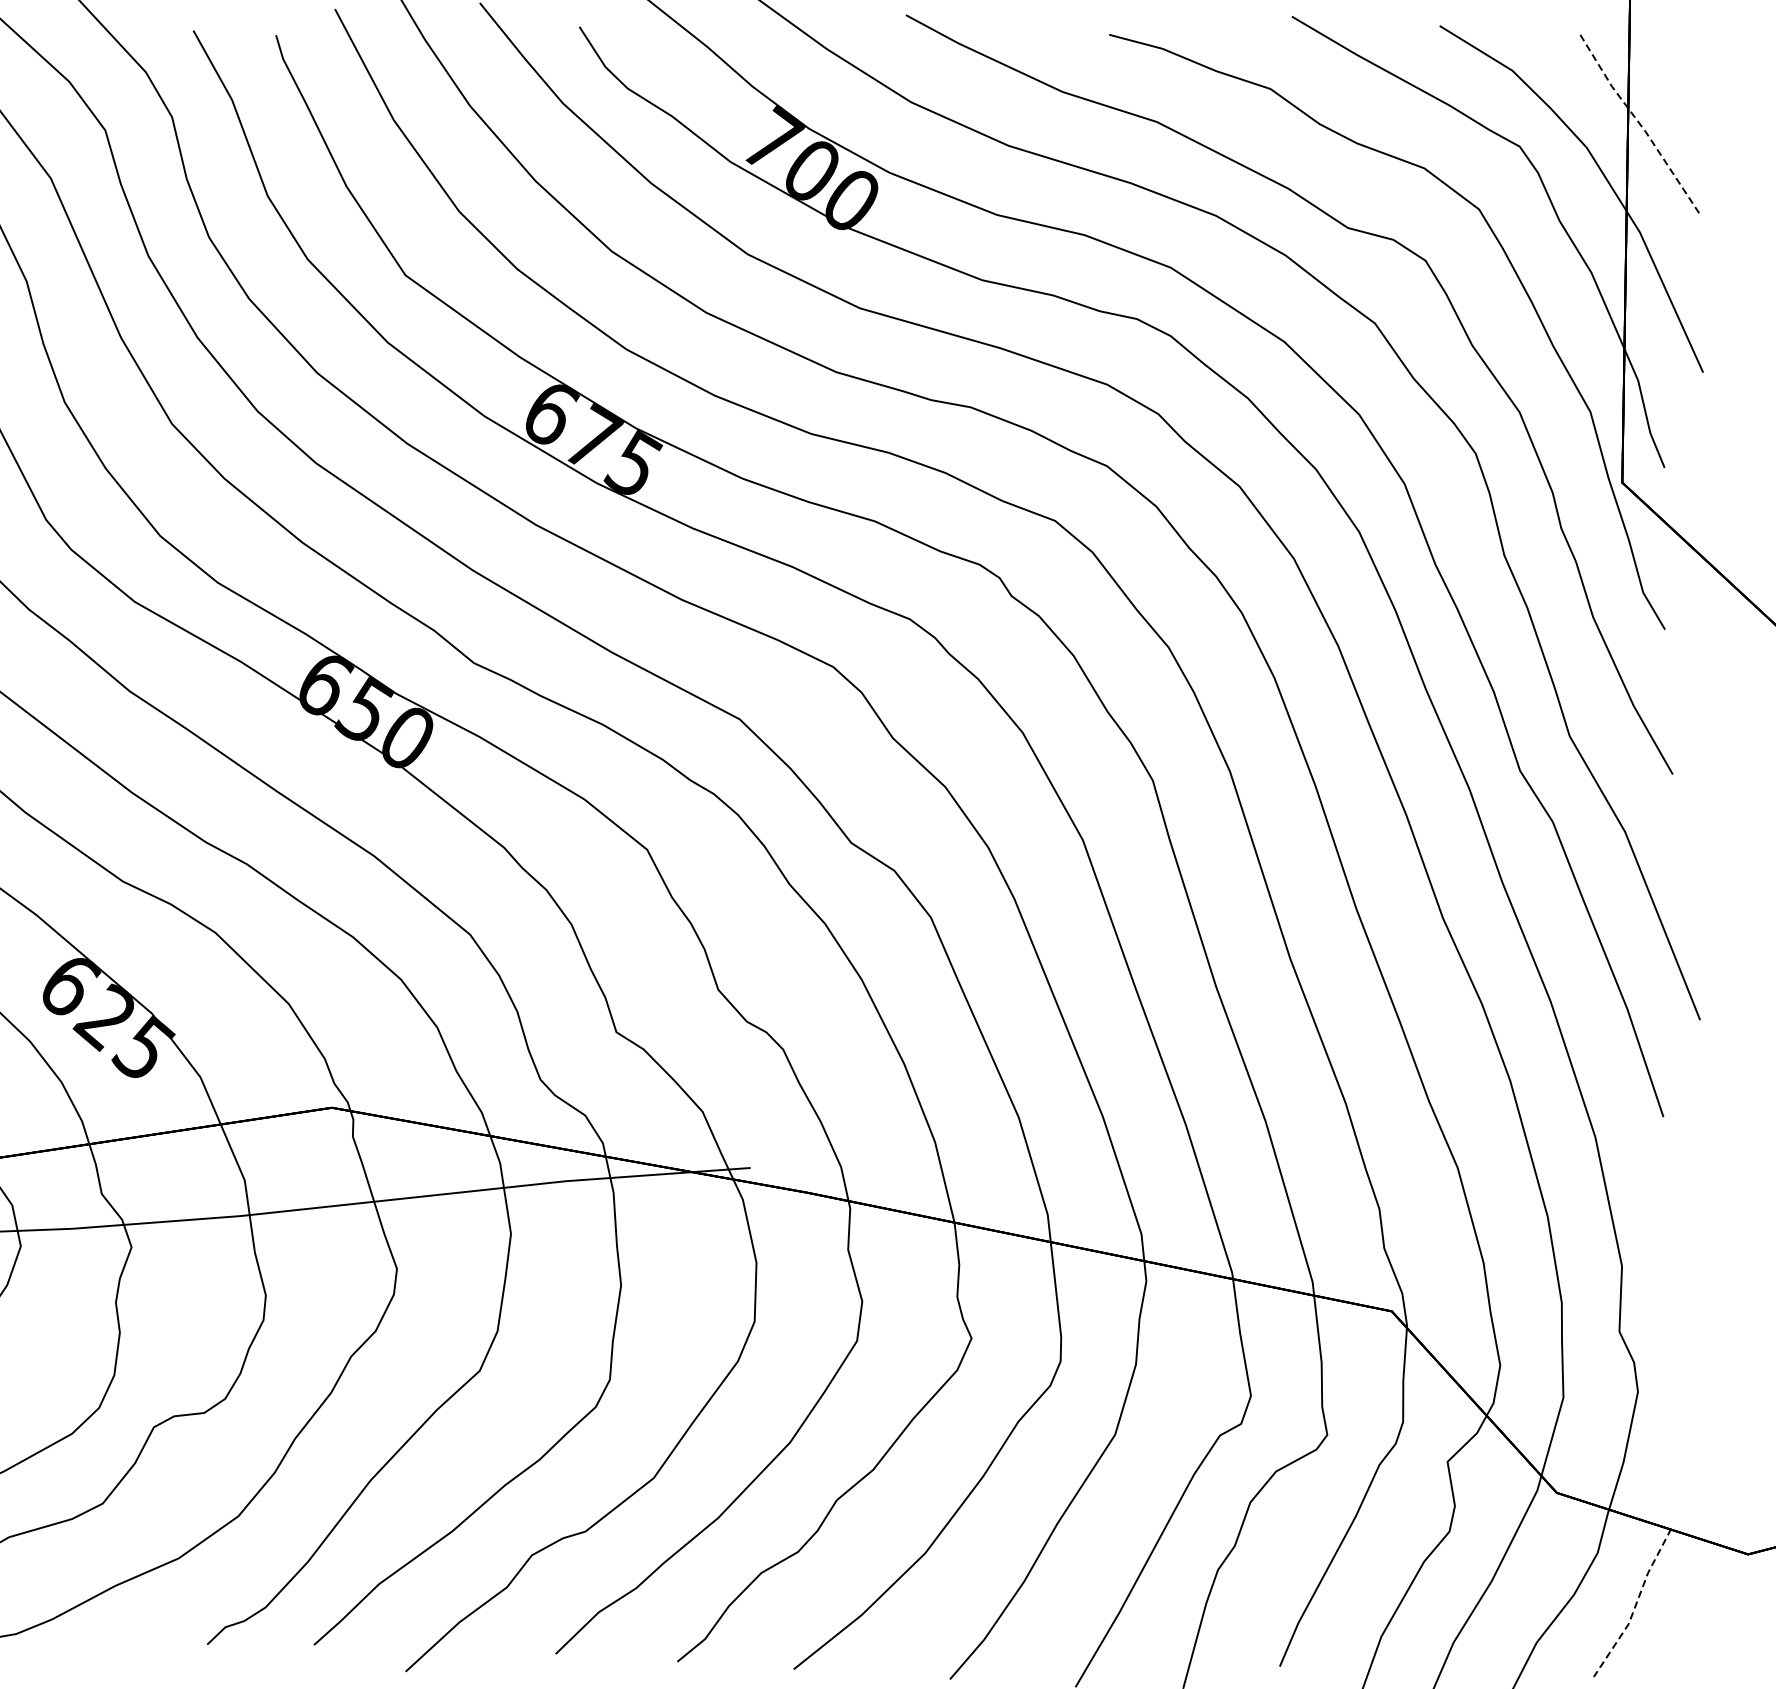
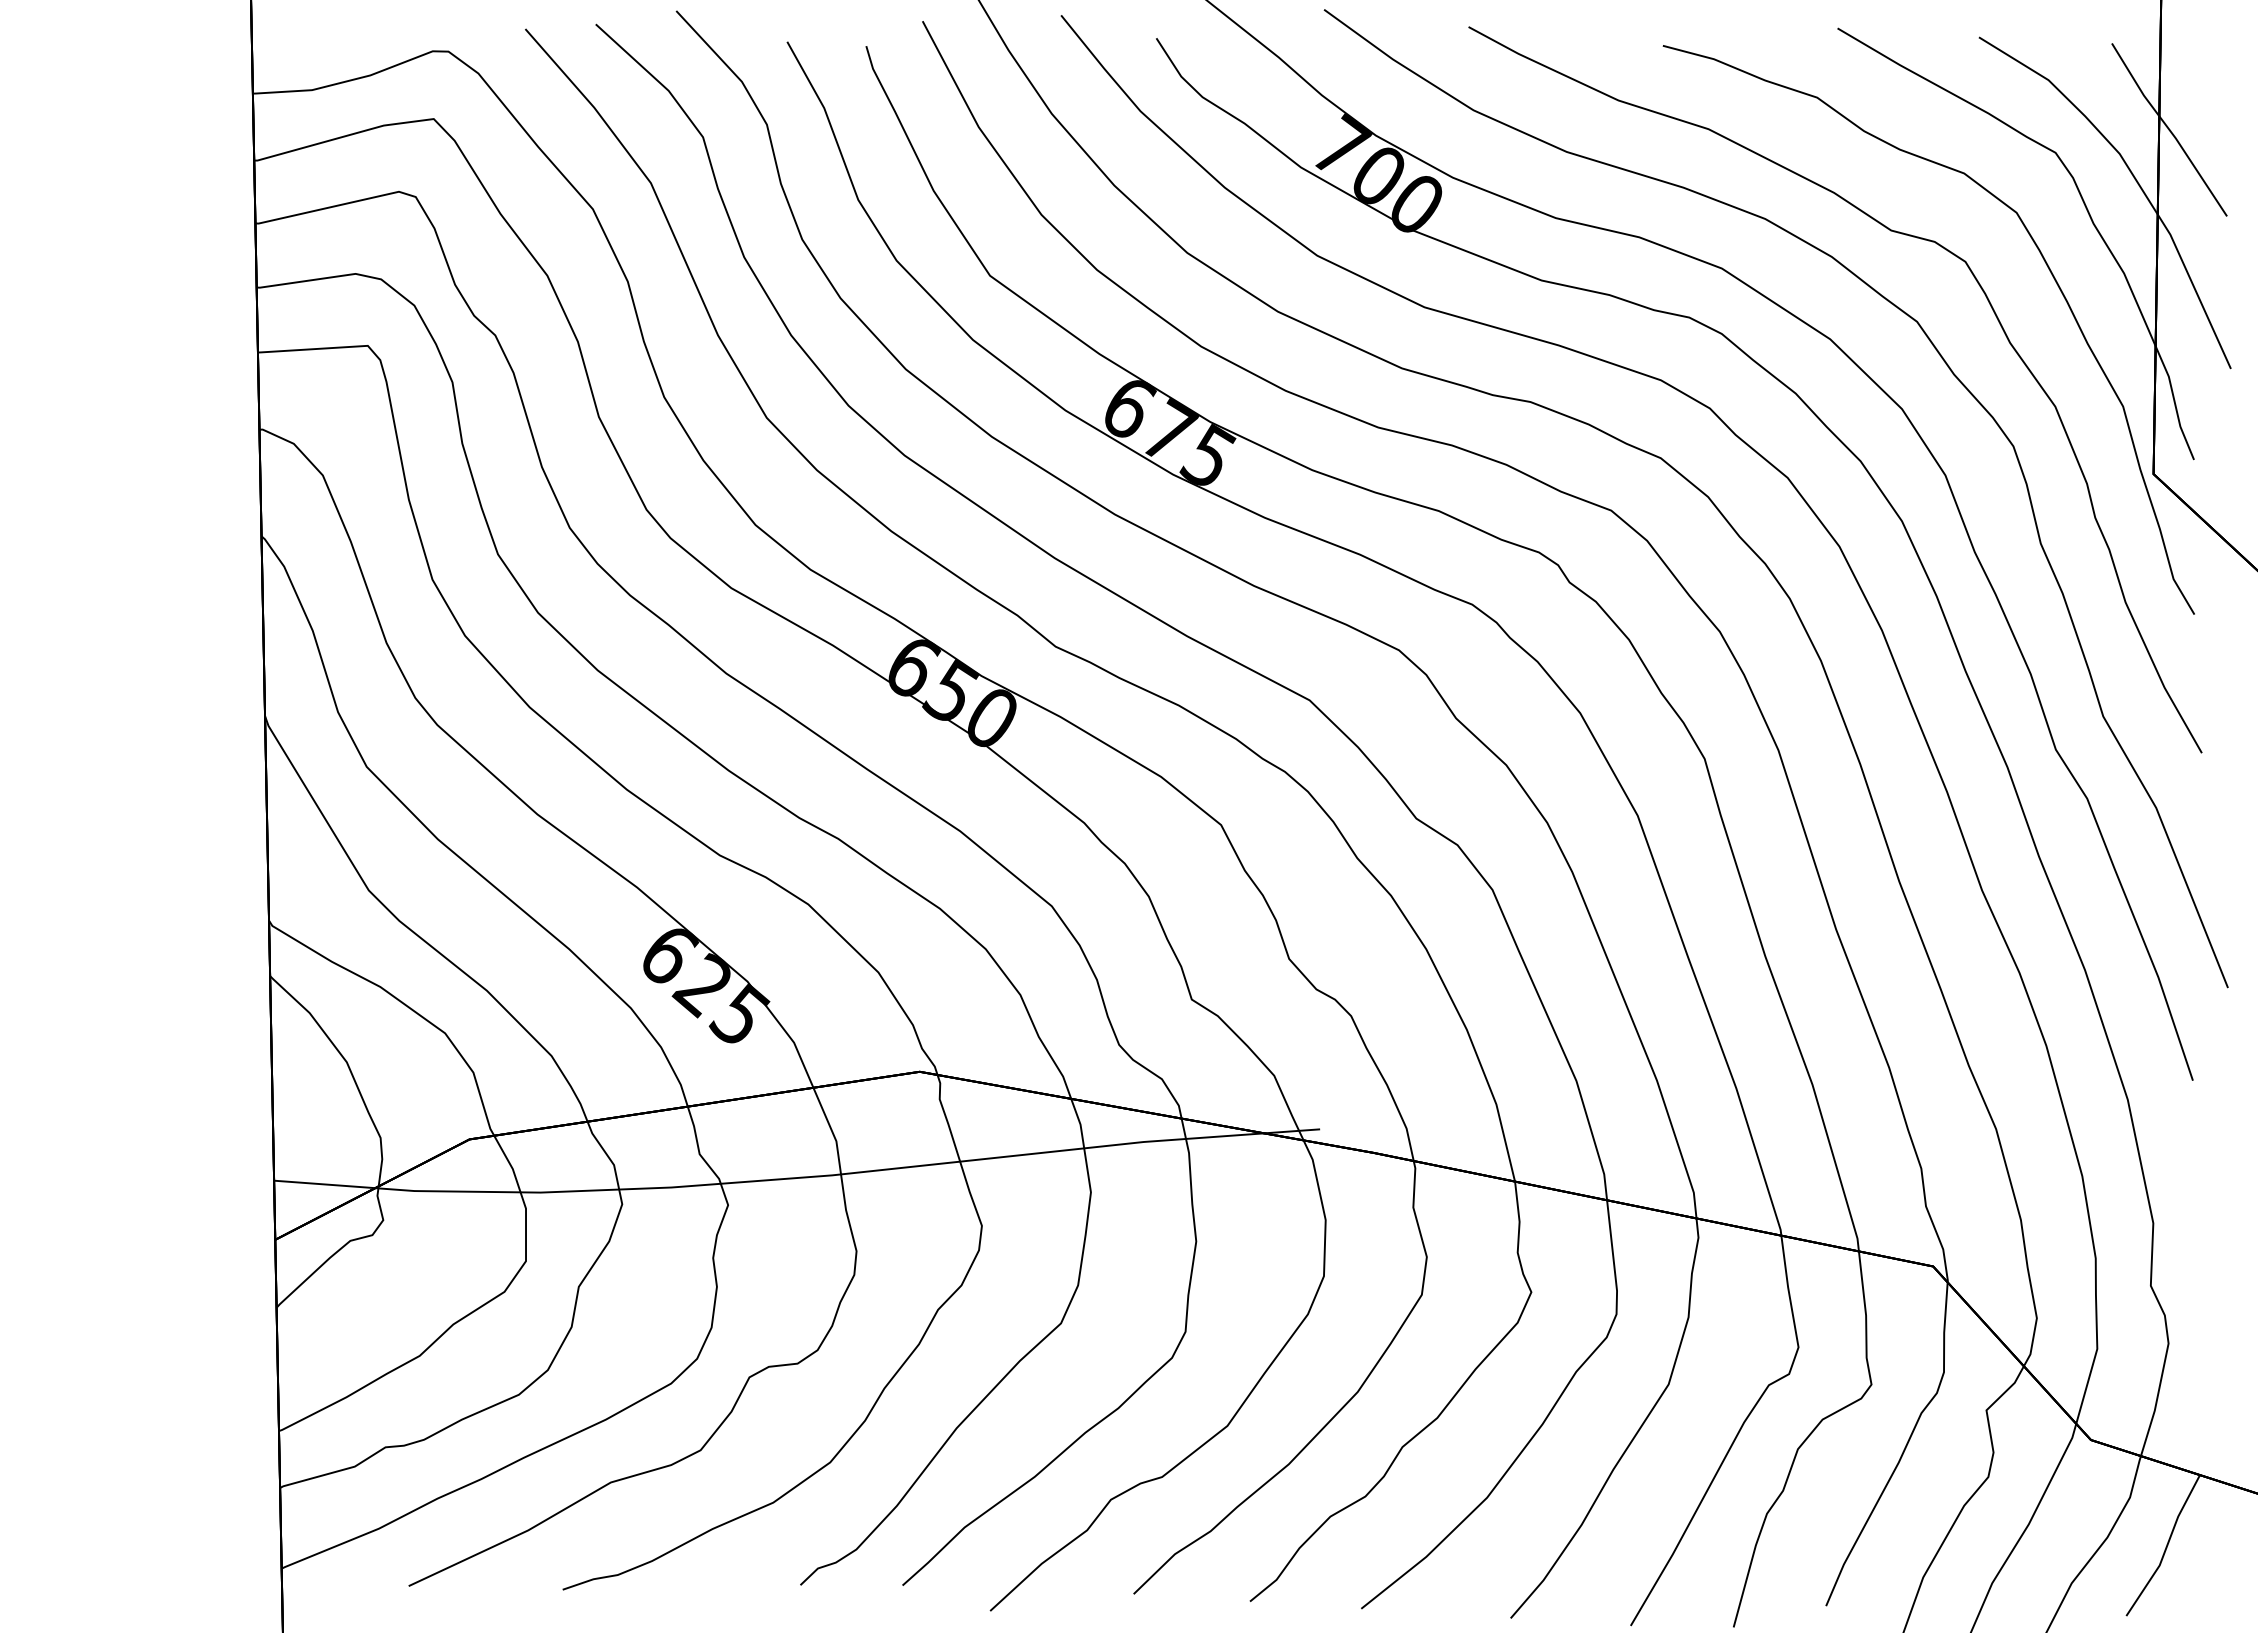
line: (1638, 122) -> (2169, 129), dashed -> solid
line: (1635, 1605) -> (2166, 1547), dashed -> solid

